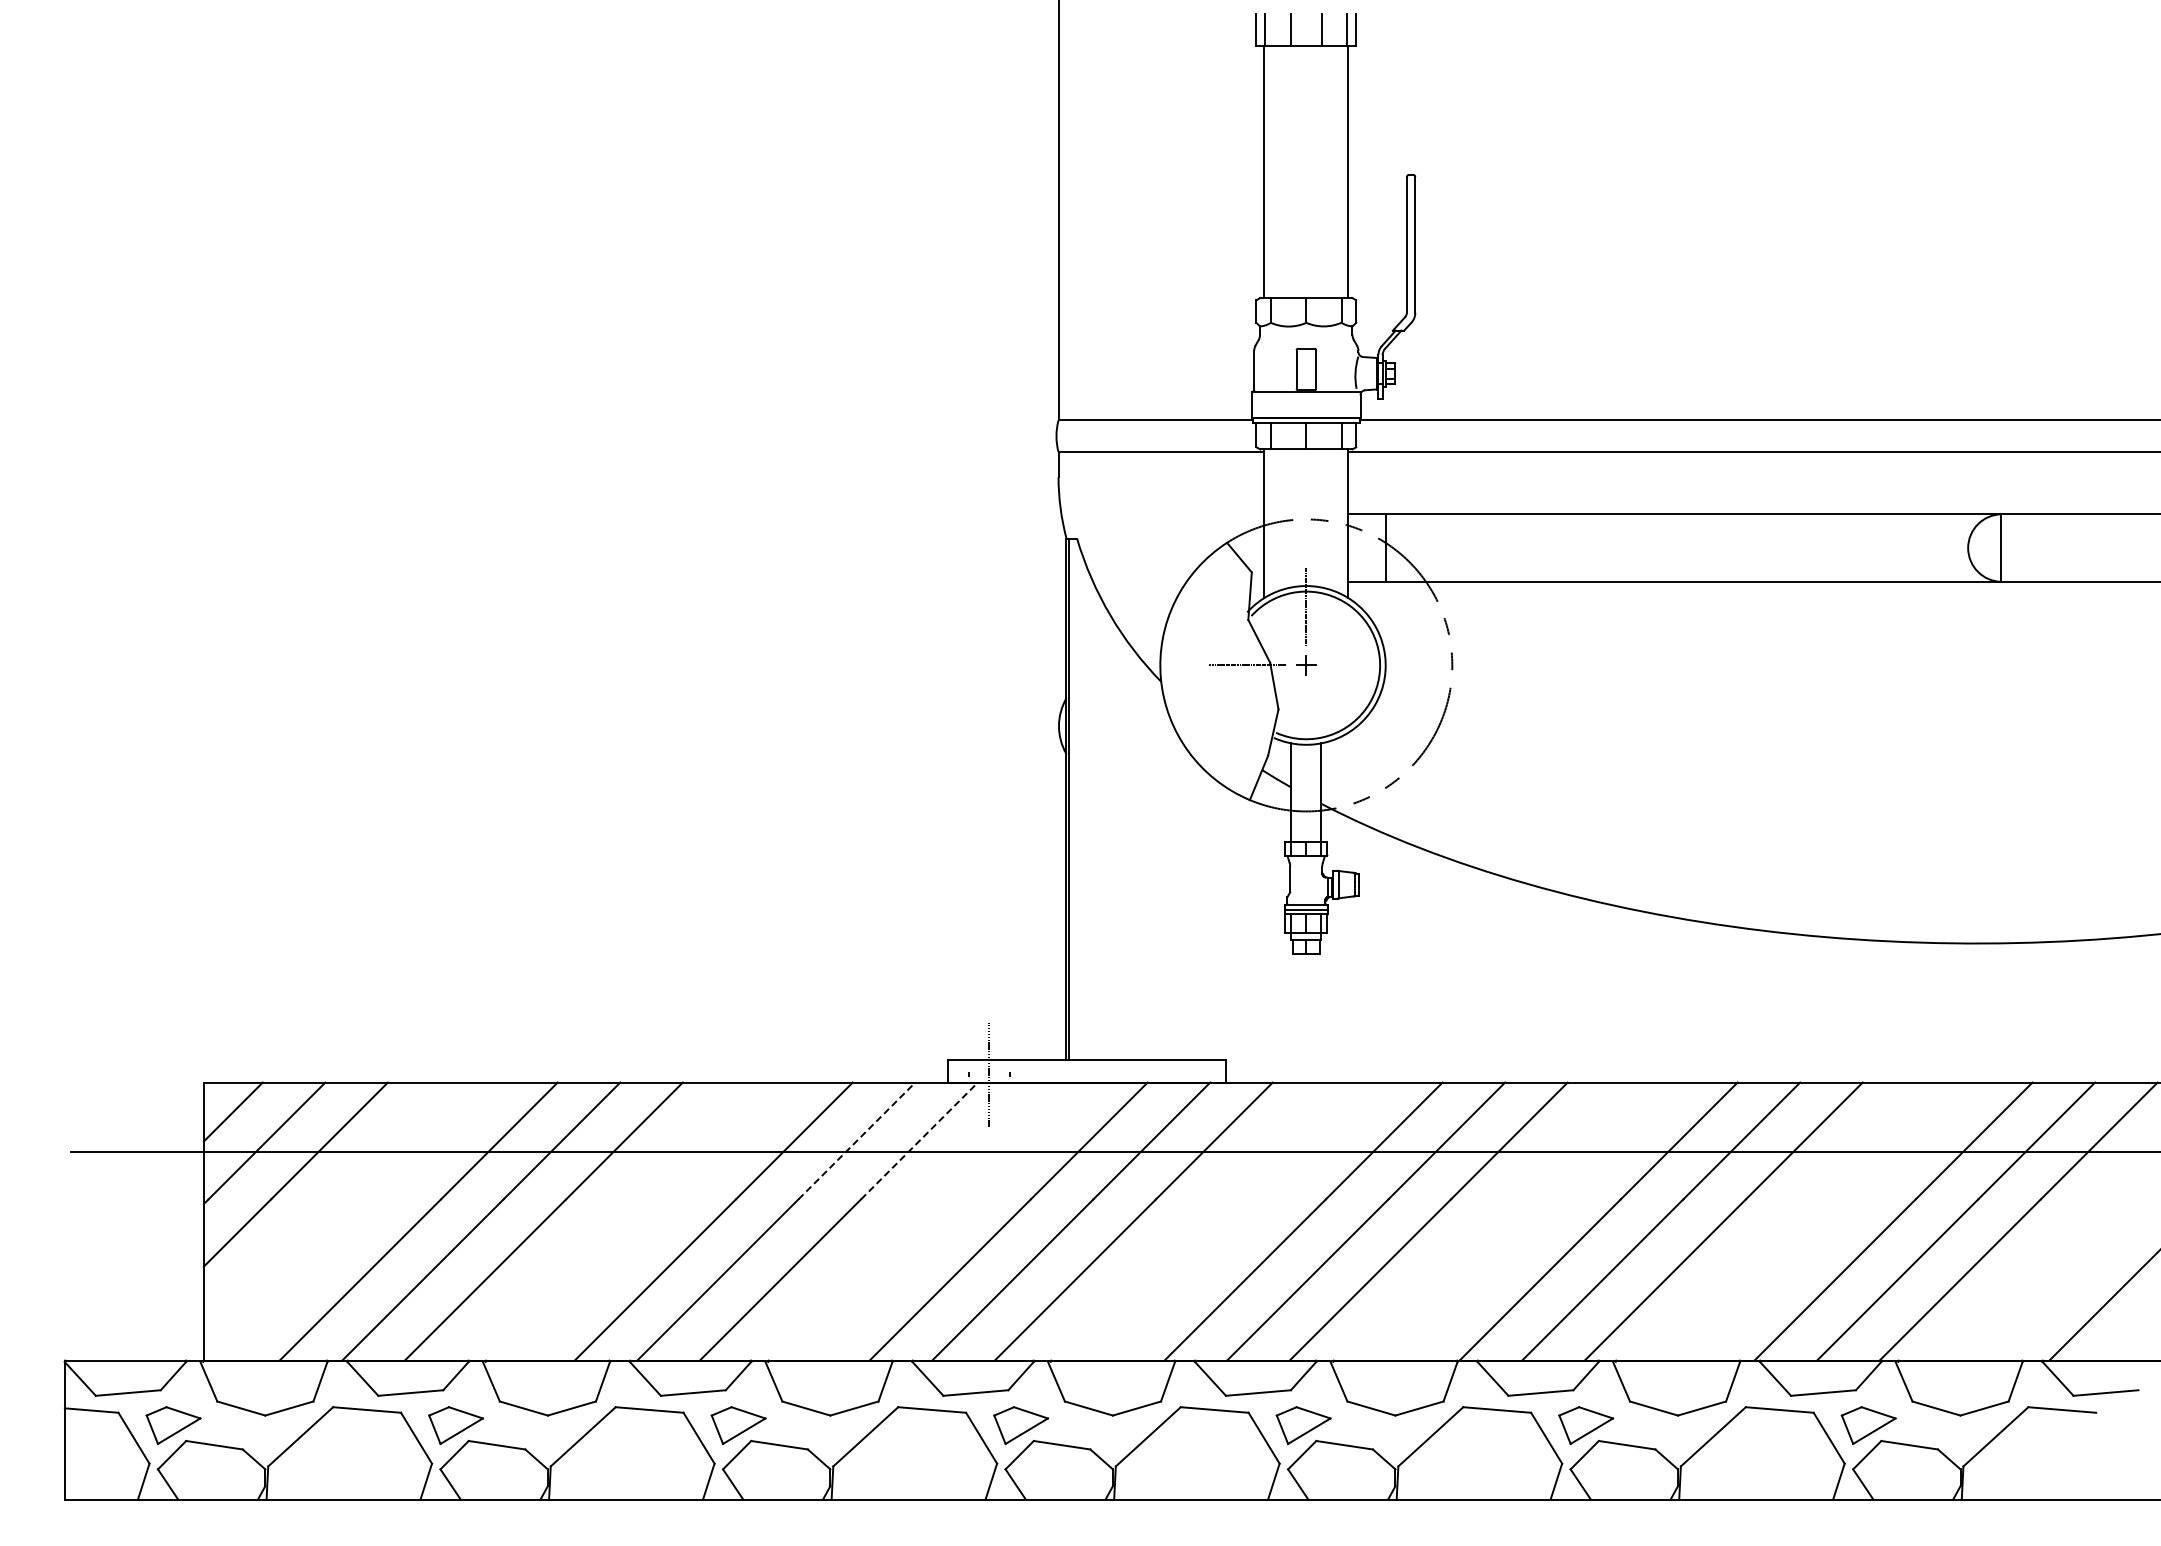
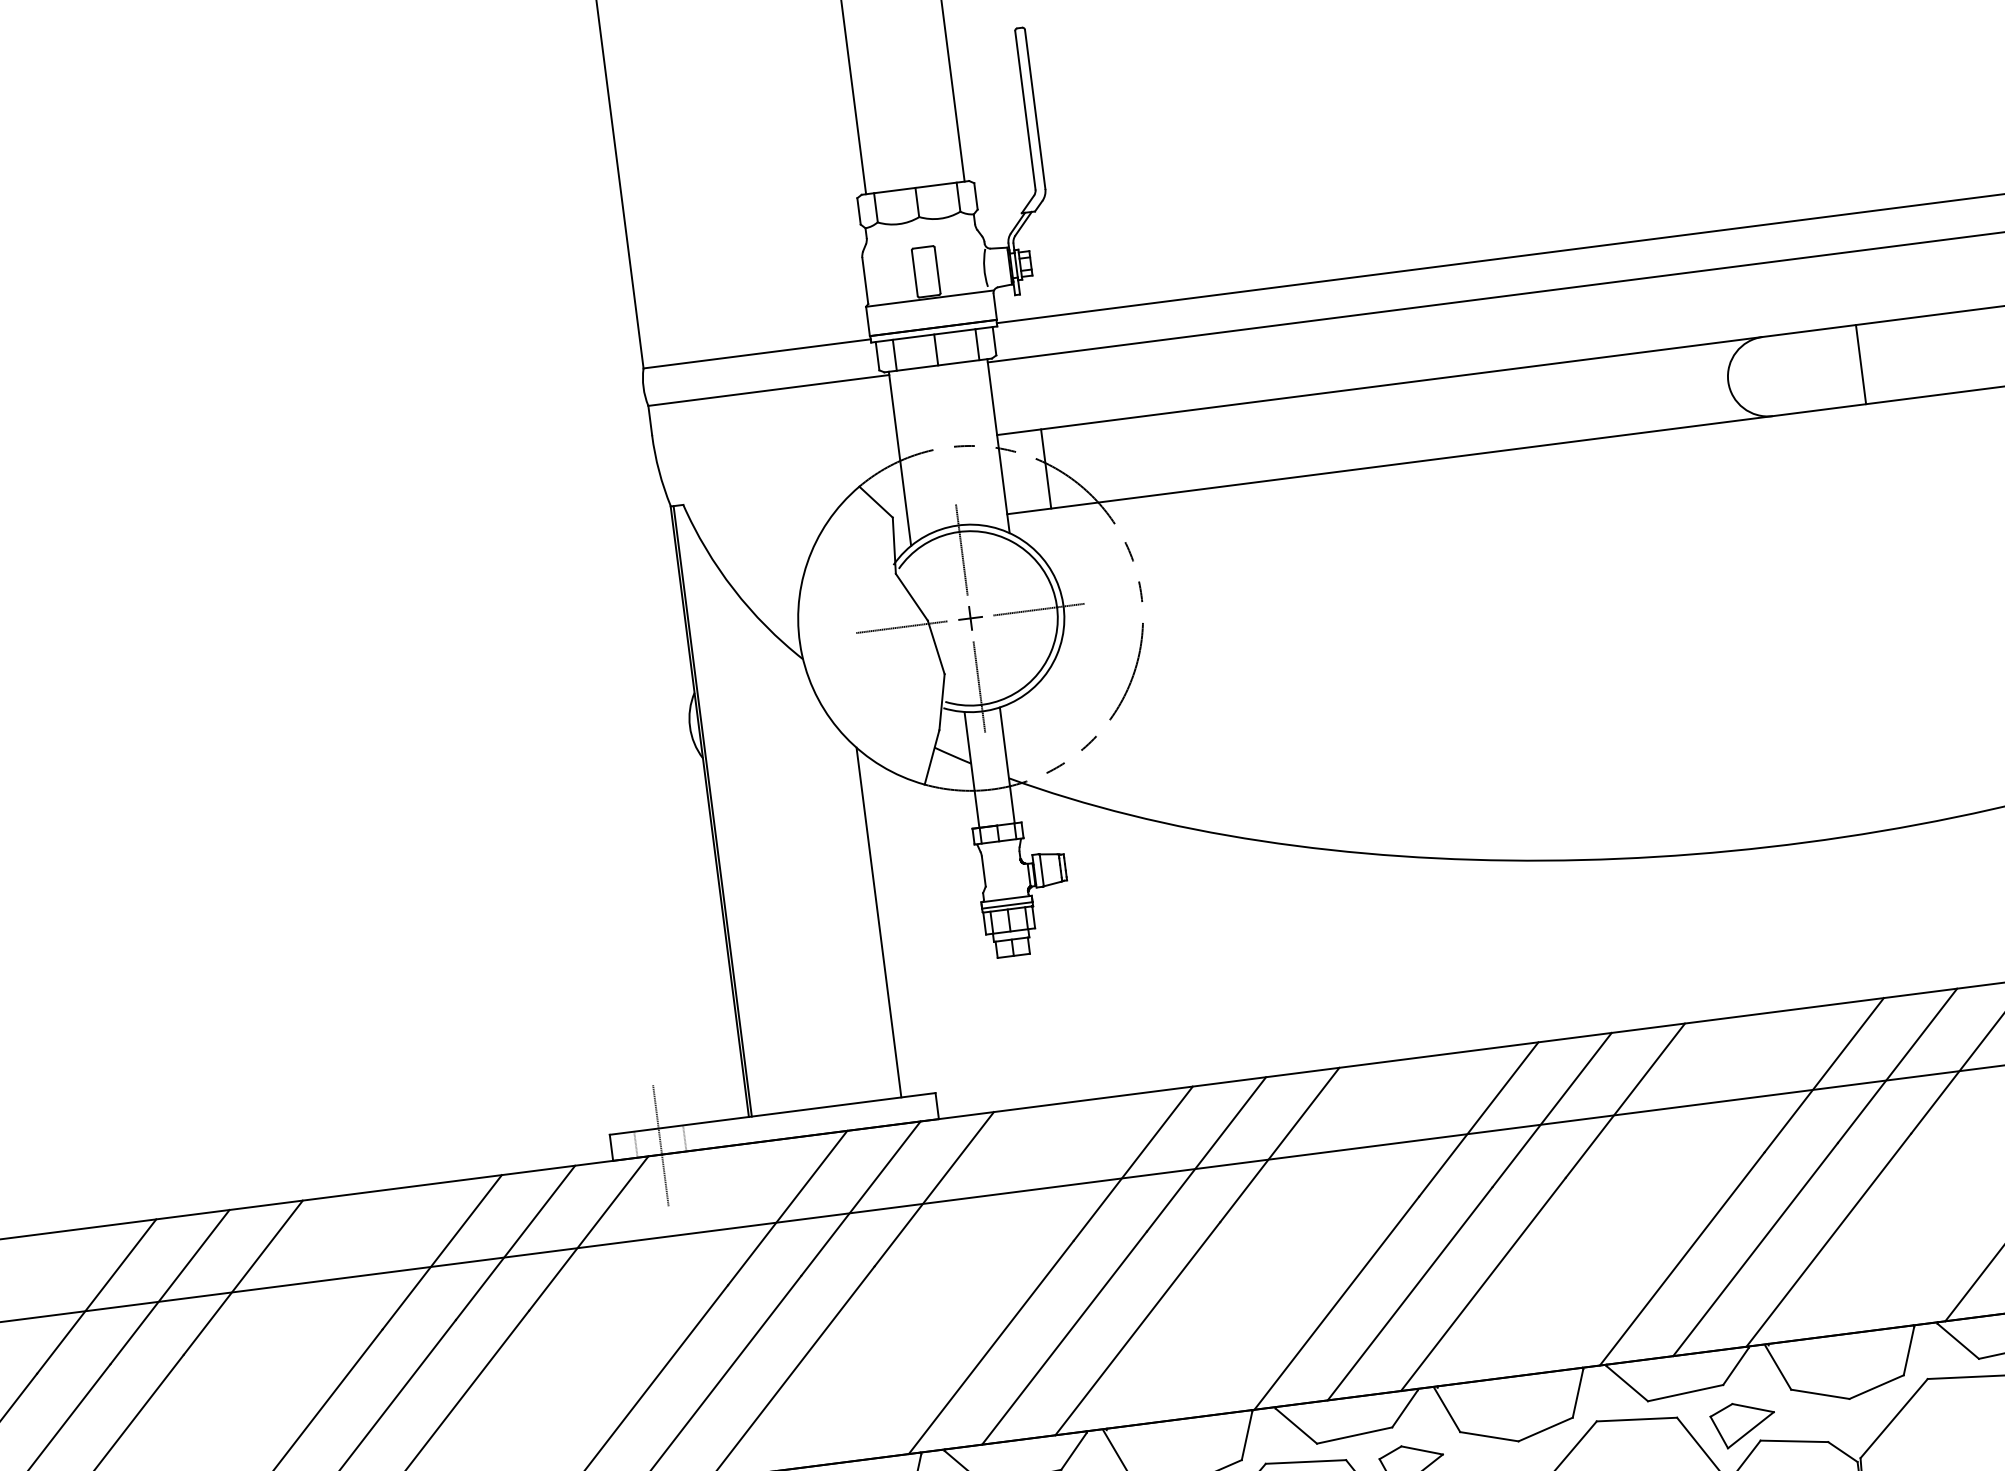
line: (2001, 547) -> (1860, 363), moved
line: (1364, 665) -> (1038, 609), added
line: (1306, 723) -> (979, 686), added
line: (1196, 910) -> (878, 921), added
line: (856, 1140) -> (514, 1242), dashed -> solid
line: (919, 1140) -> (588, 1232), dashed -> solid

